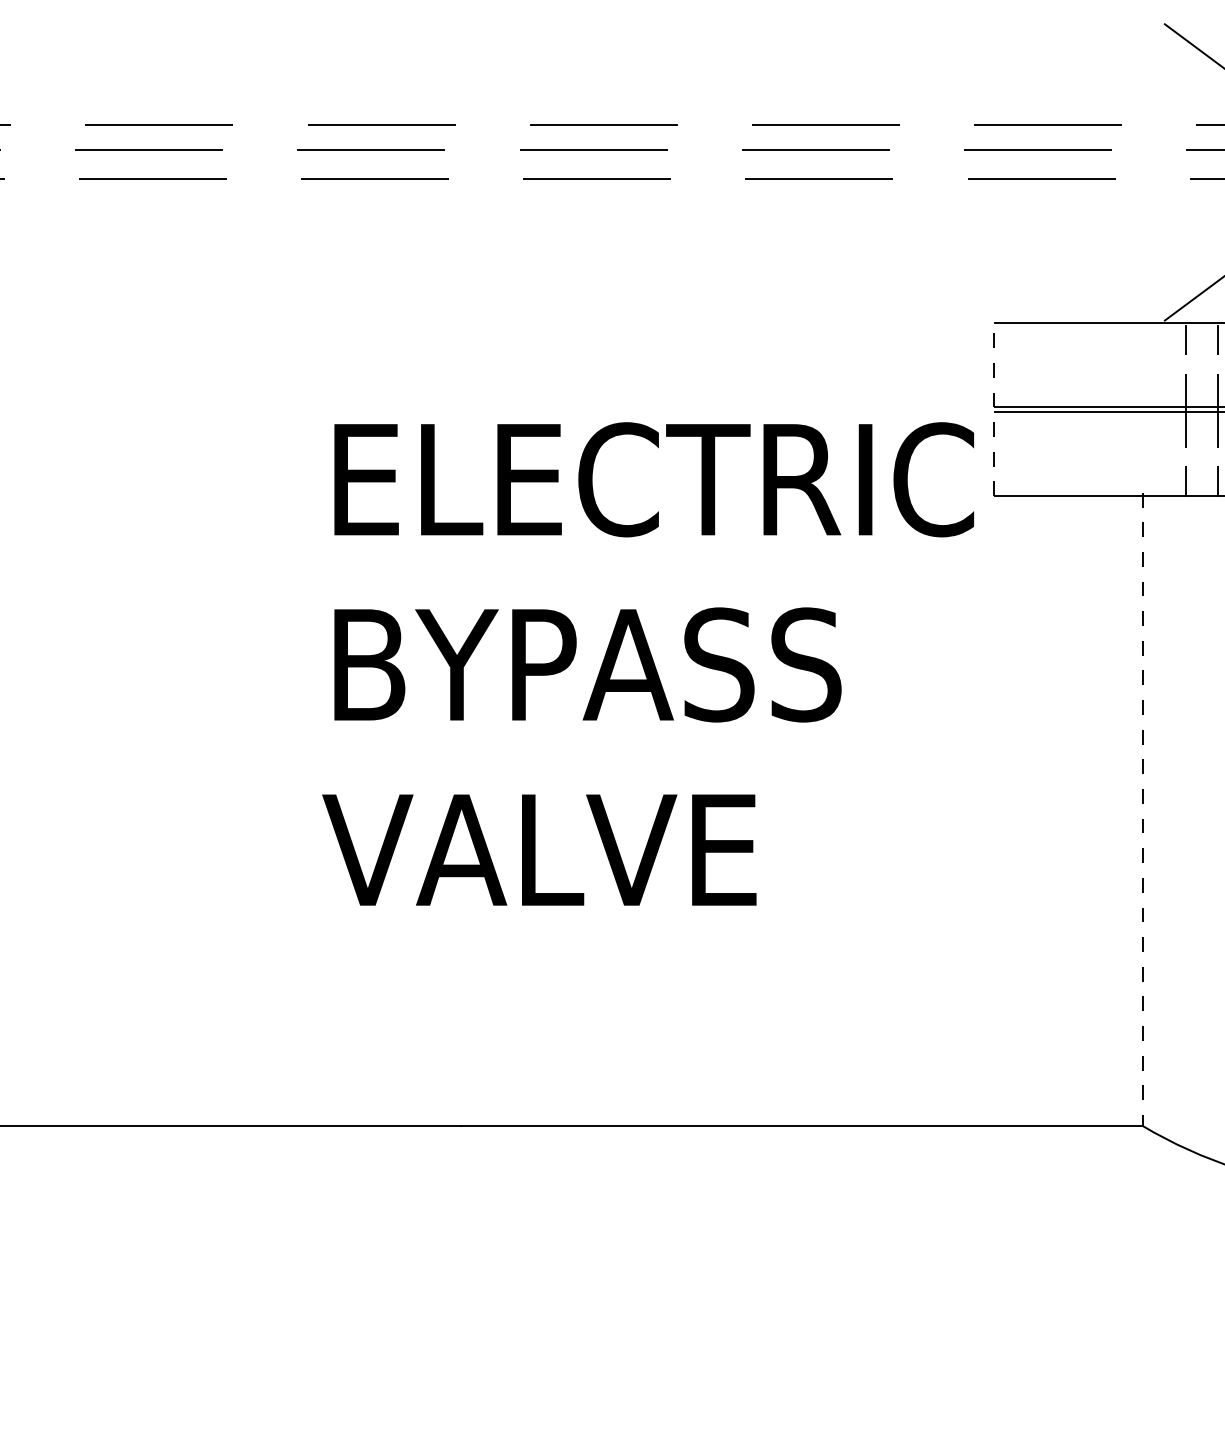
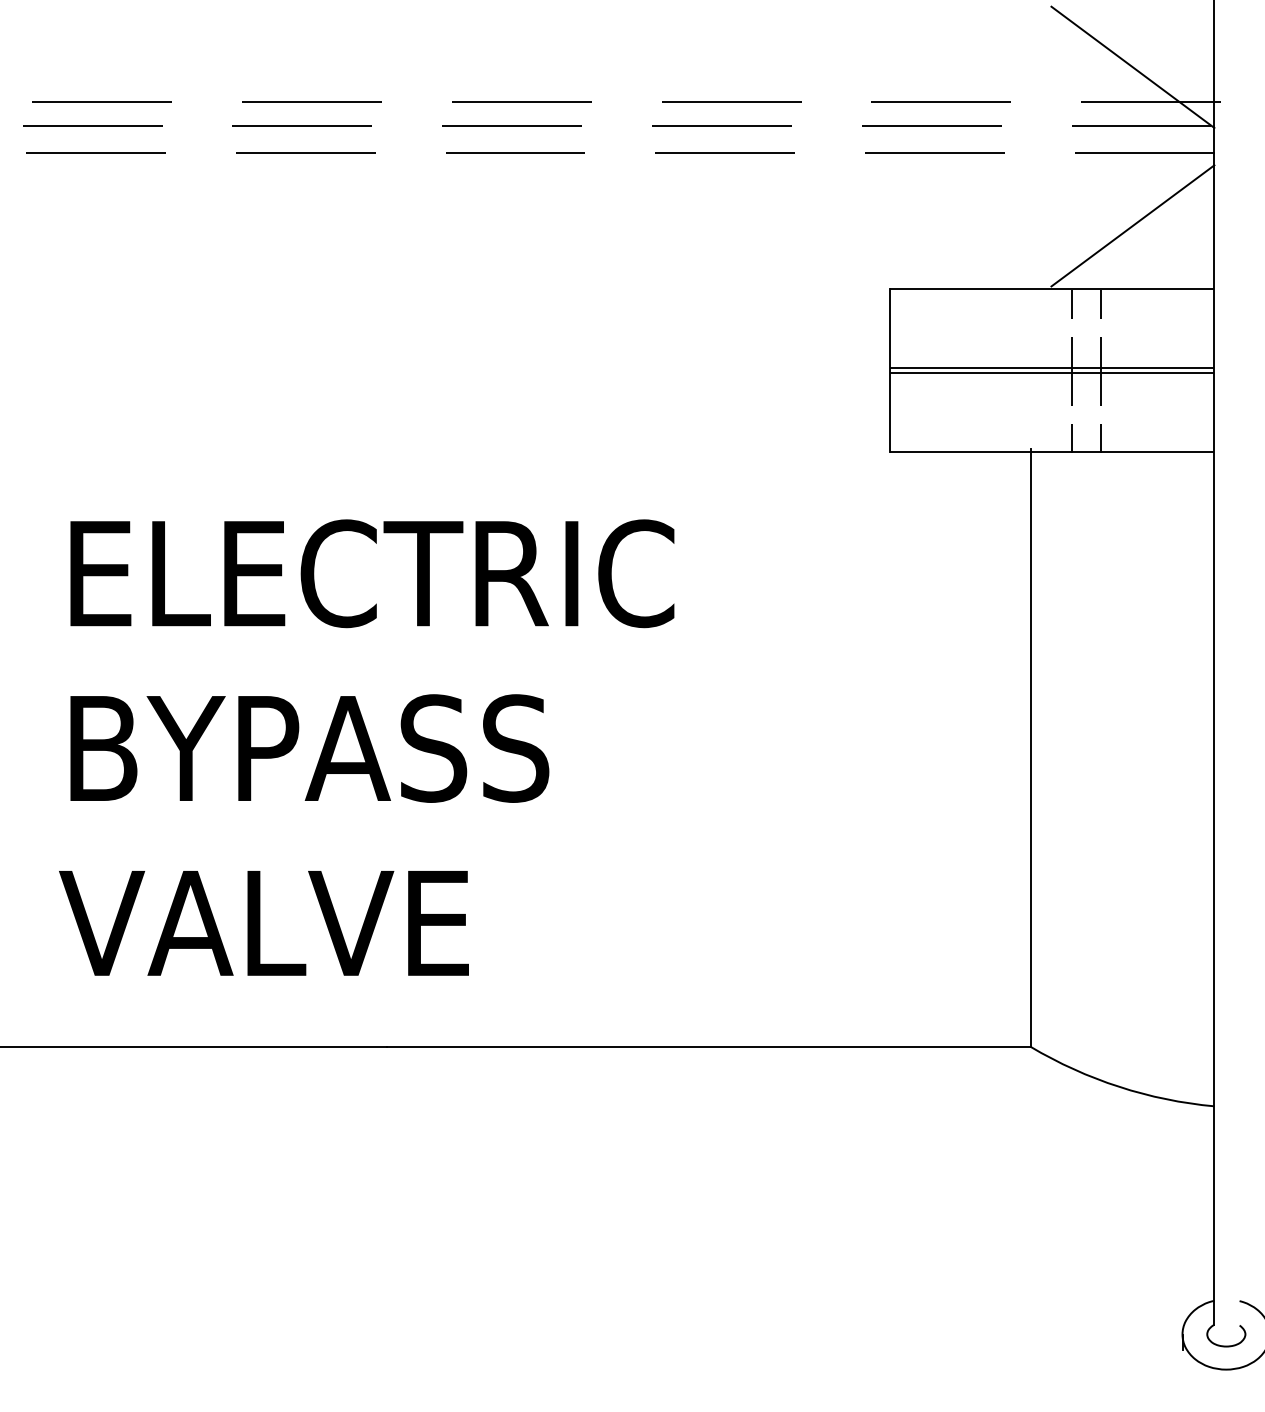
line: (993, 409) -> (889, 370), dashed -> solid
text: (647, 663) -> (366, 747), moved
line: (1142, 810) -> (1030, 748), dashed -> solid

